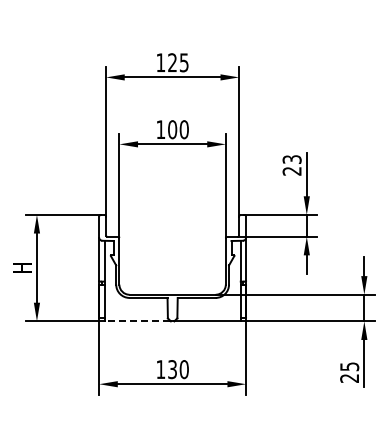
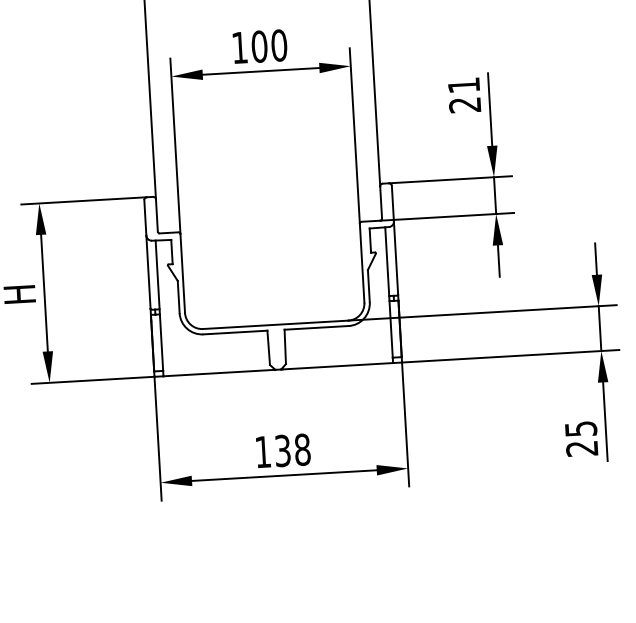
text: (291, 159) -> (462, 85), 23 -> 21
line: (137, 321) -> (219, 373), dashed -> solid
text: (183, 369) -> (301, 449), 130 -> 138

